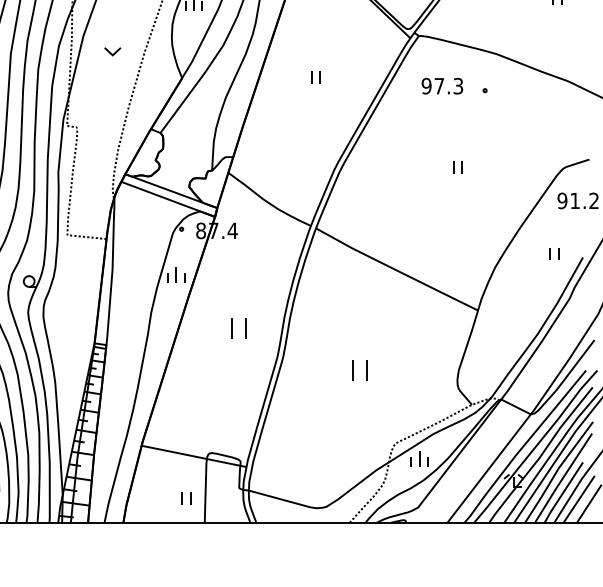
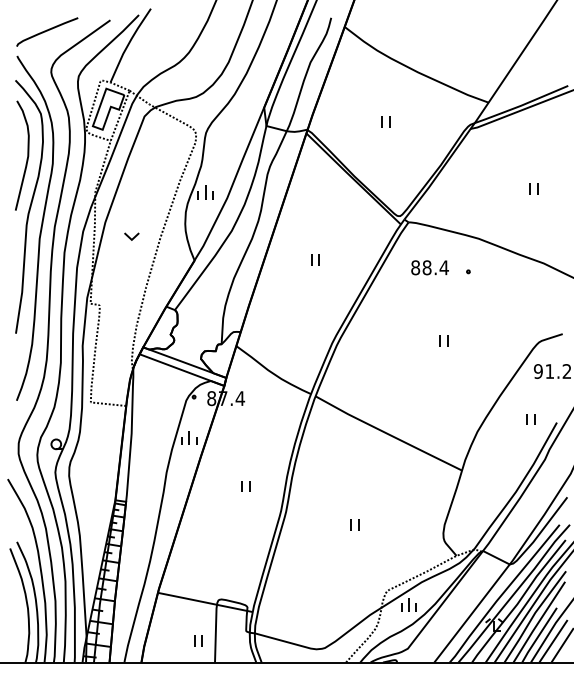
text: (442, 85) -> (429, 267), 97.3 -> 88.4
part: (238, 328) -> (245, 486), size x0.62
part: (359, 370) -> (354, 524), size x0.62

